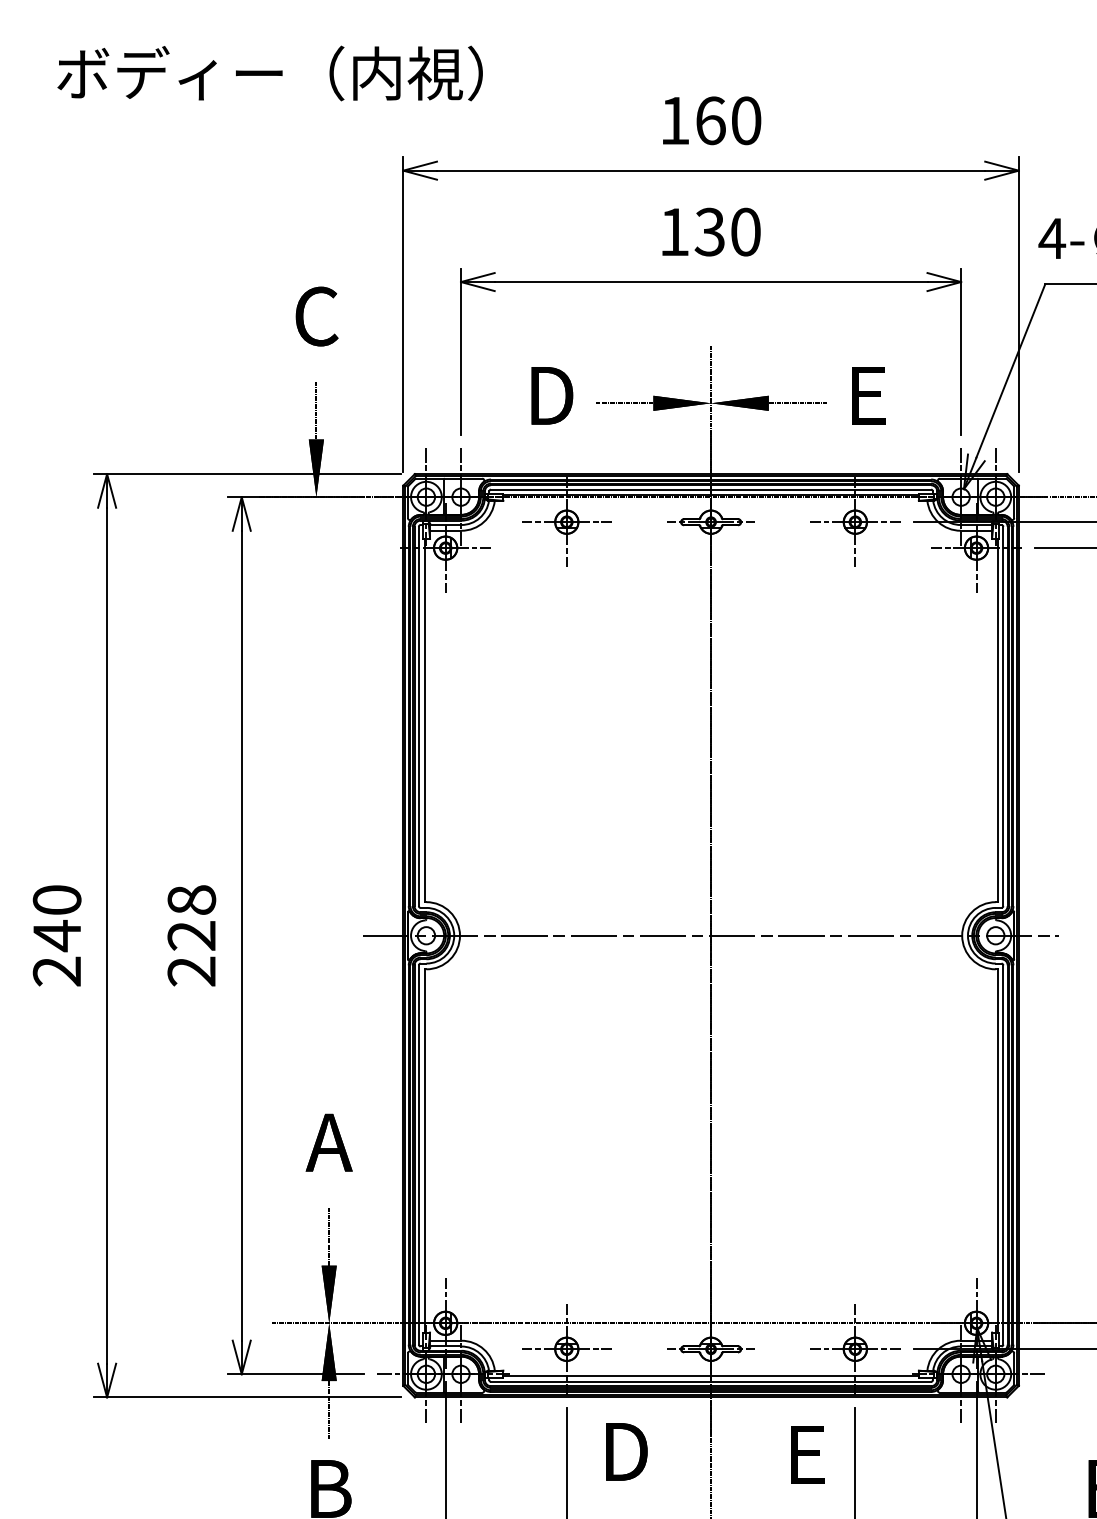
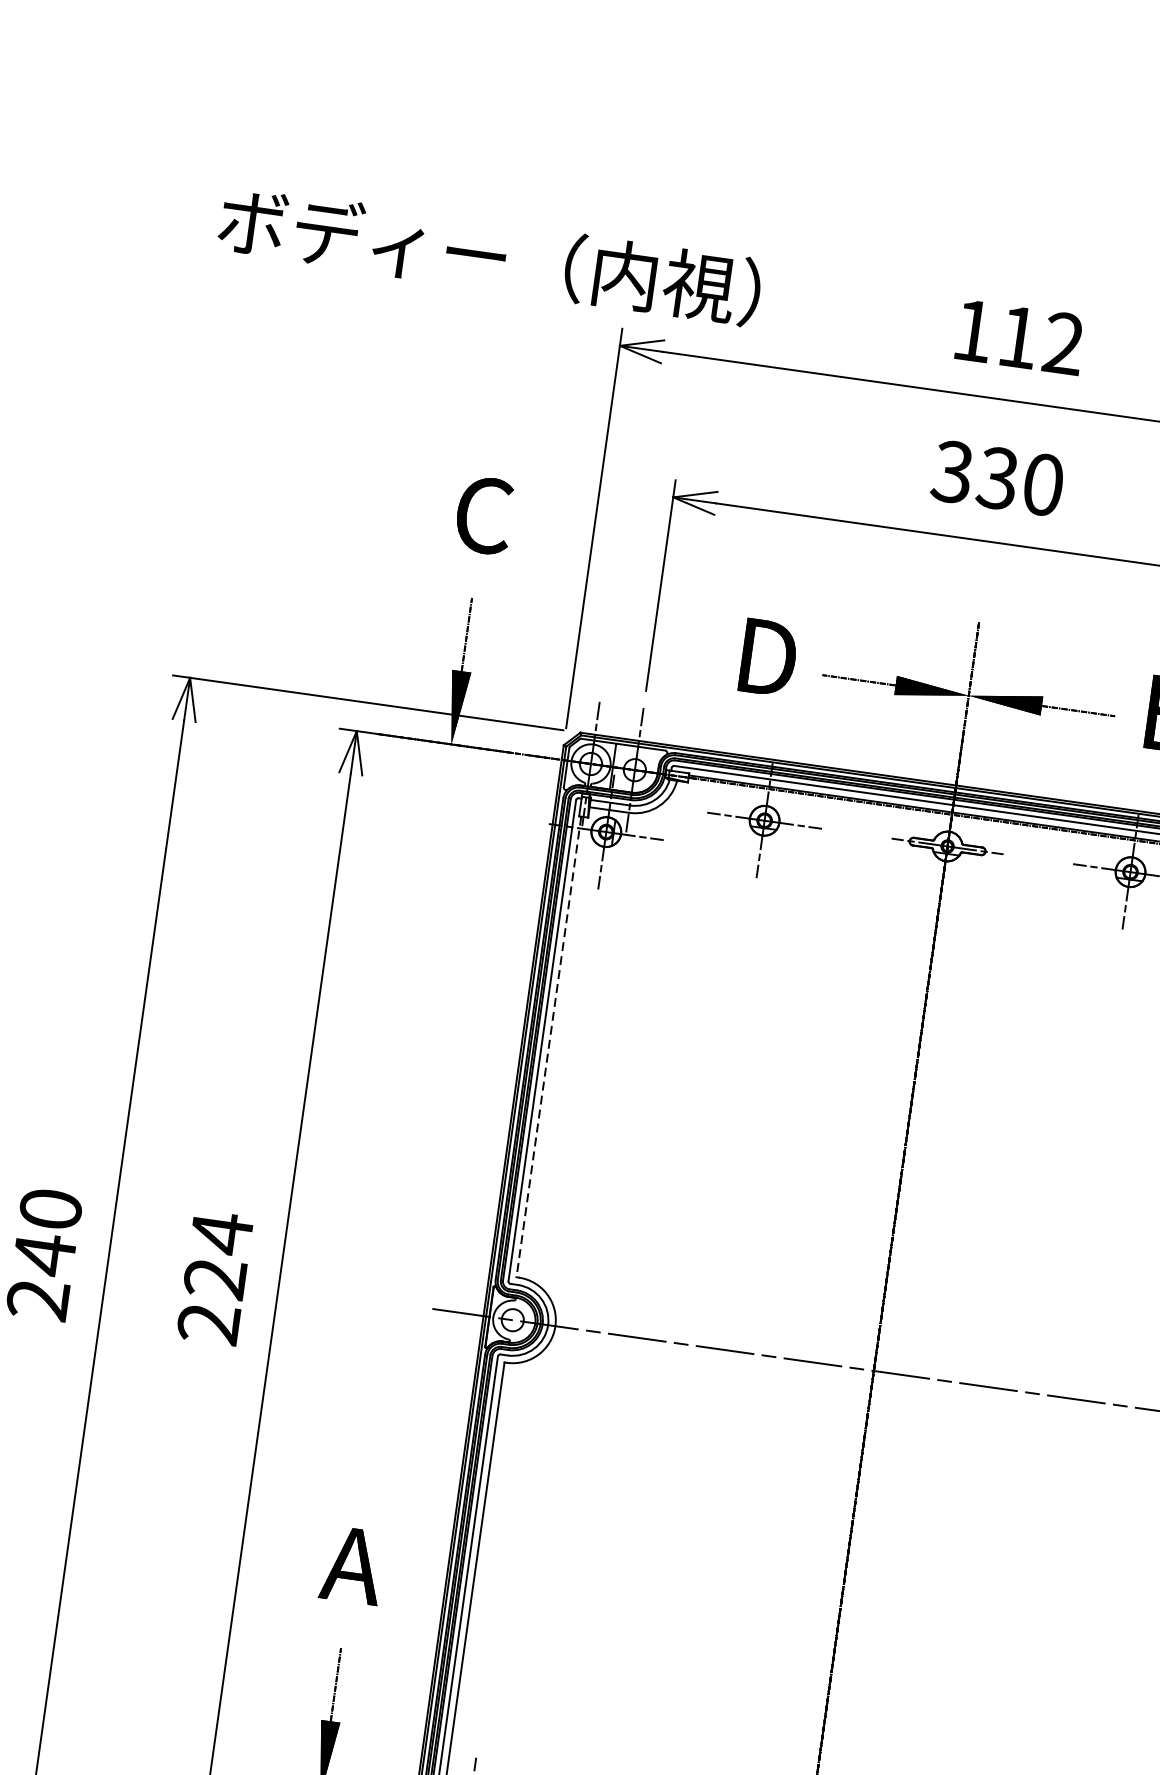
text: (269, 73) -> (489, 256), moved
text: (728, 120) -> (1041, 340), 160 -> 112
text: (673, 231) -> (951, 471), 130 -> 330
line: (424, 720) -> (548, 1046), solid -> dashed
text: (191, 900) -> (221, 1233), 228 -> 224

